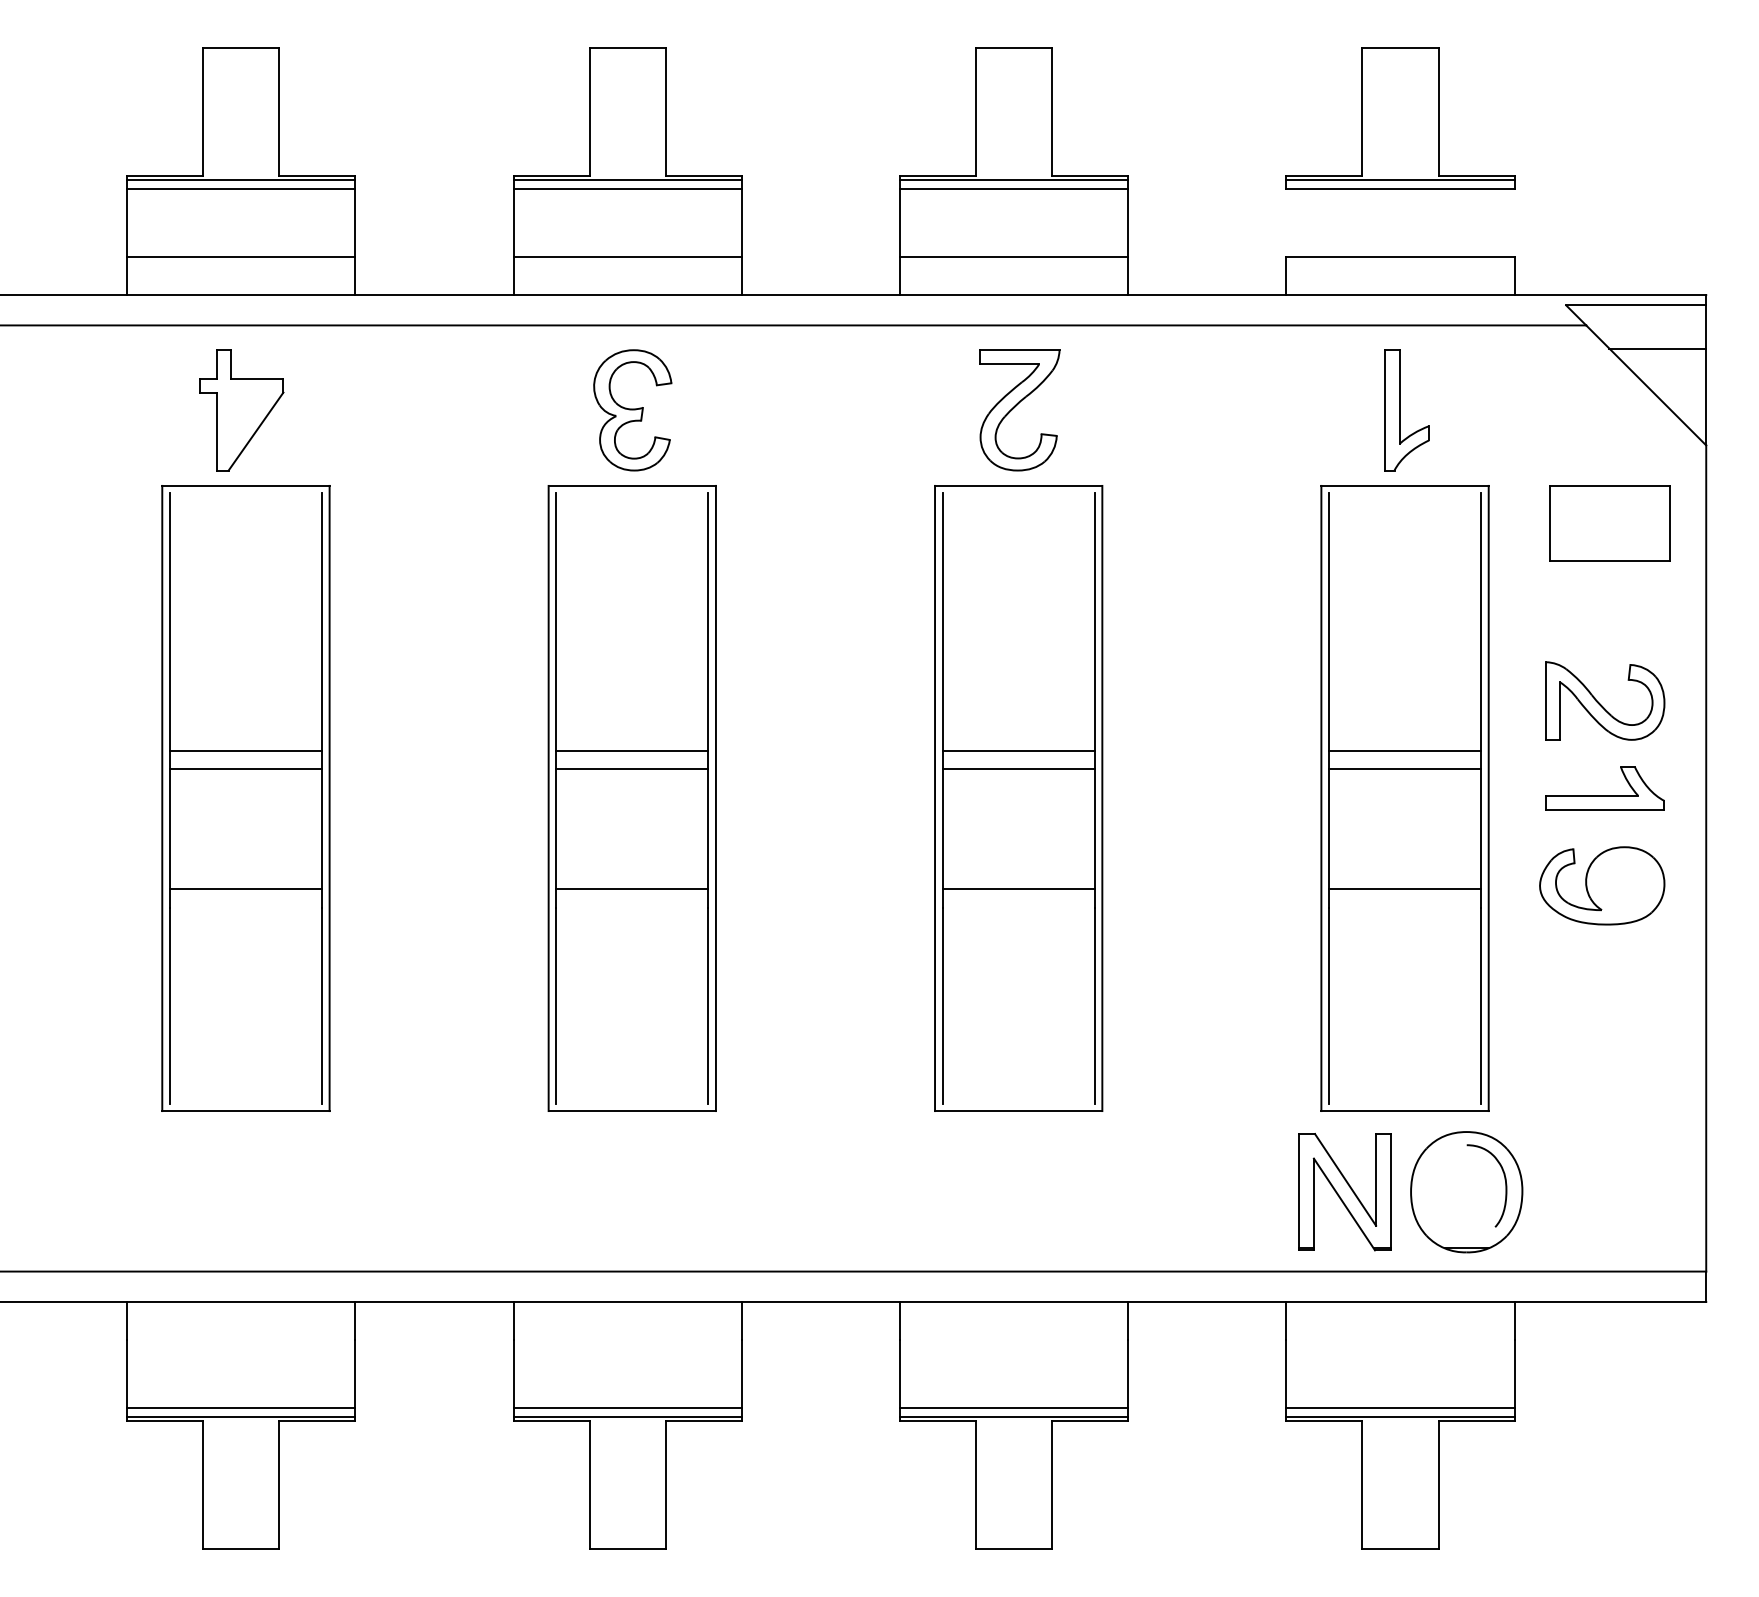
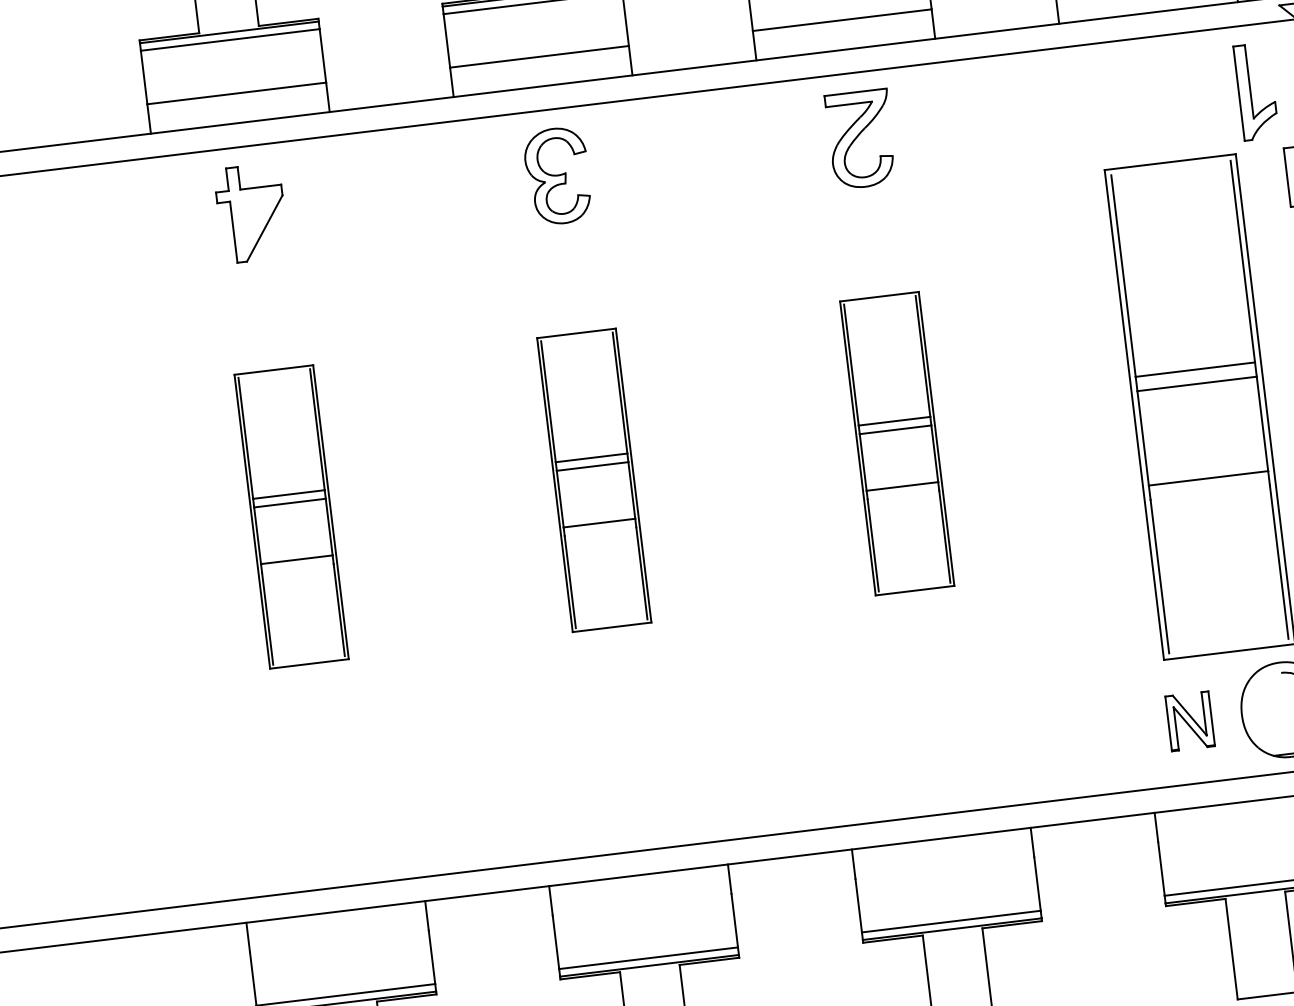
part: (1406, 410) -> (1255, 91), moved
part: (245, 798) -> (291, 517), size x0.6
part: (631, 798) -> (593, 480), size x0.6
part: (1018, 798) -> (897, 443), size x0.6
part: (1344, 1192) -> (1189, 721), size x0.6

